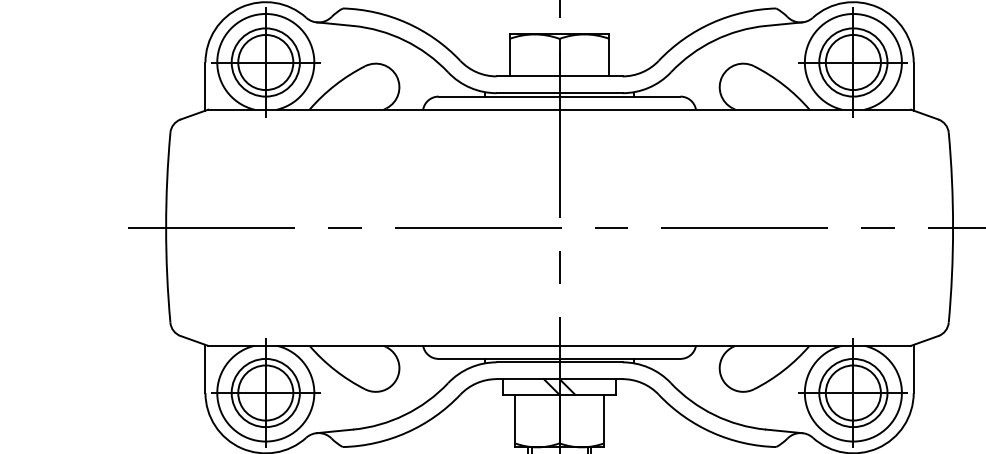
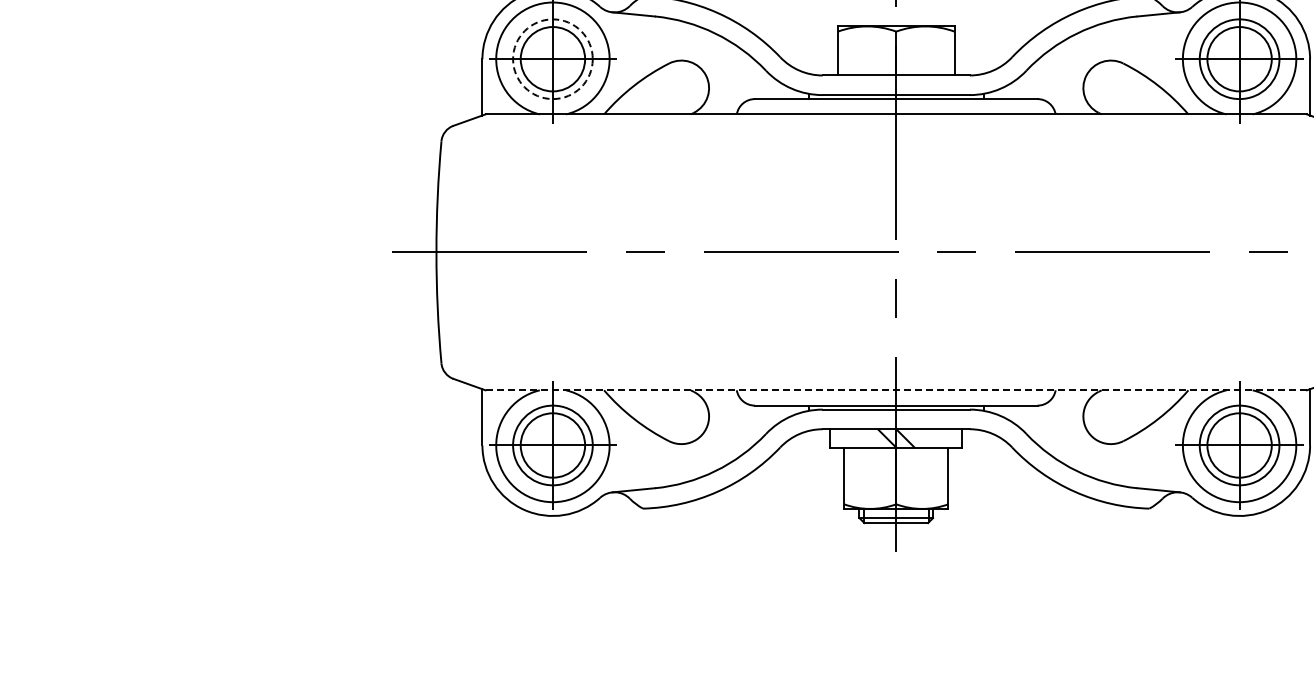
circle: (265, 62) -> (552, 59), solid -> dashed
line: (559, 345) -> (896, 390), solid -> dashed

